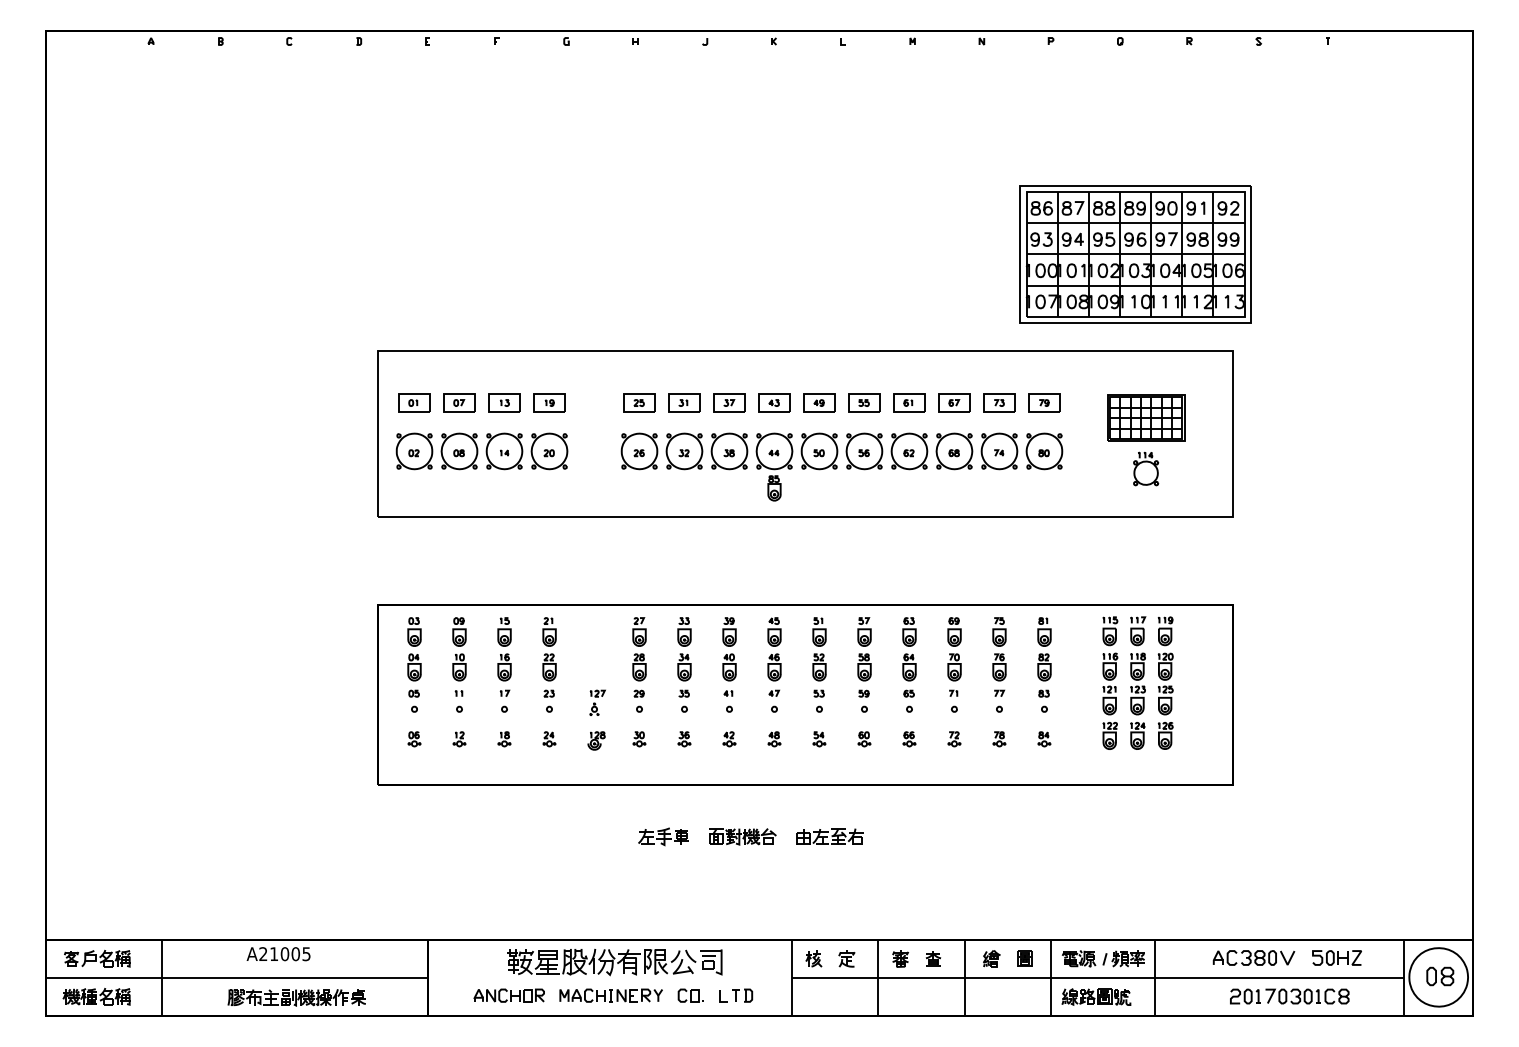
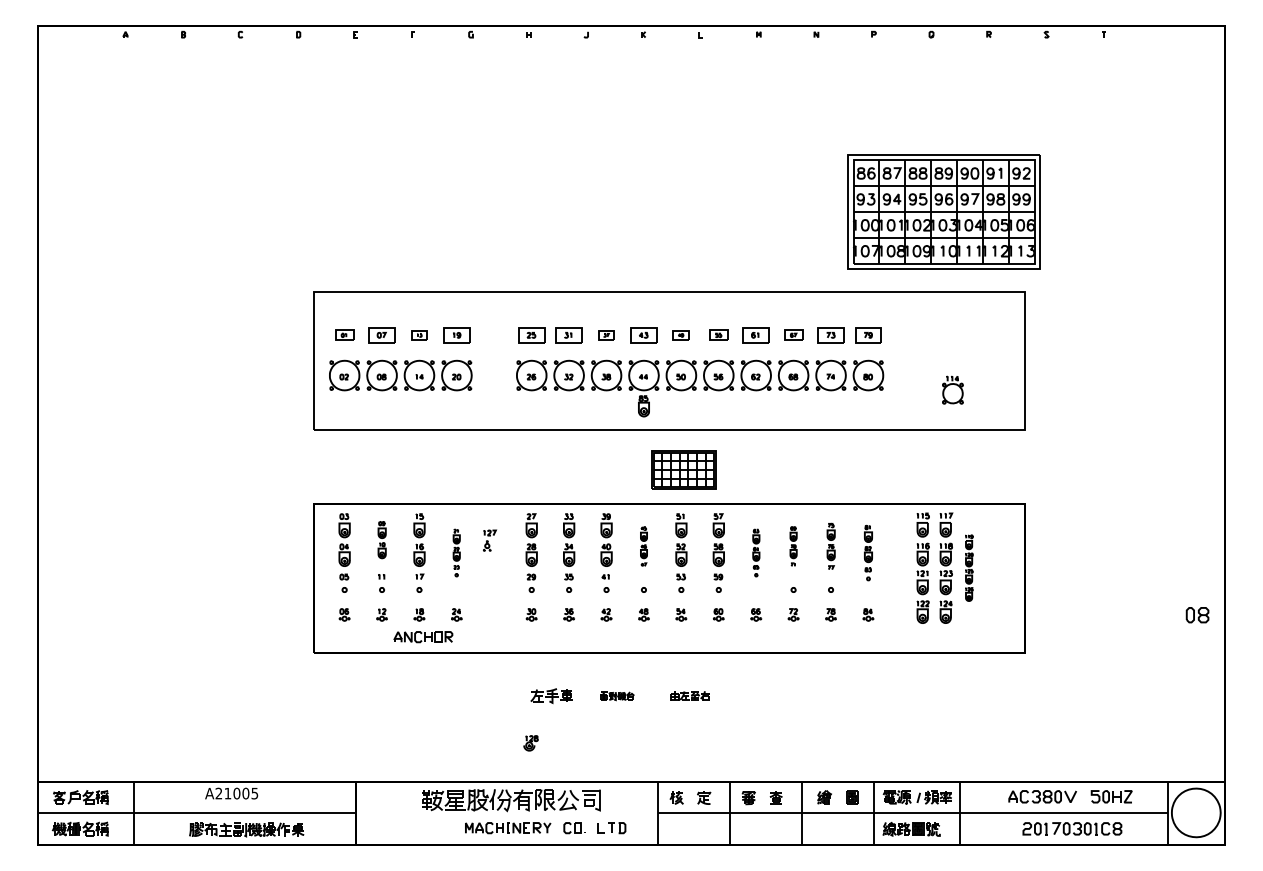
part: (414, 403) -> (344, 335), size x0.7
part: (504, 403) -> (419, 335), size x0.6
part: (729, 403) -> (606, 335), size x0.6
part: (818, 403) -> (680, 335), size x0.6
part: (864, 403) -> (718, 335), size x0.7
part: (954, 403) -> (793, 335), size x0.7
part: (1145, 417) -> (683, 469), moved
part: (460, 648) -> (382, 539), size x0.7
part: (773, 656) -> (643, 546), size x0.6
part: (954, 656) -> (793, 546), size x0.6
part: (1000, 656) -> (831, 546), size x0.7
part: (549, 664) -> (456, 552), size x0.6
part: (909, 664) -> (756, 552), size x0.6
part: (1044, 664) -> (868, 552), size x0.7
part: (1165, 682) -> (969, 567), size x0.6
part: (598, 702) -> (490, 540), moved
part: (595, 741) -> (530, 743), moved
part: (829, 836) -> (689, 695), size x0.7
part: (742, 837) -> (617, 696), size x0.6
part: (1440, 976) -> (1197, 615), moved
part: (509, 996) -> (423, 637), moved

